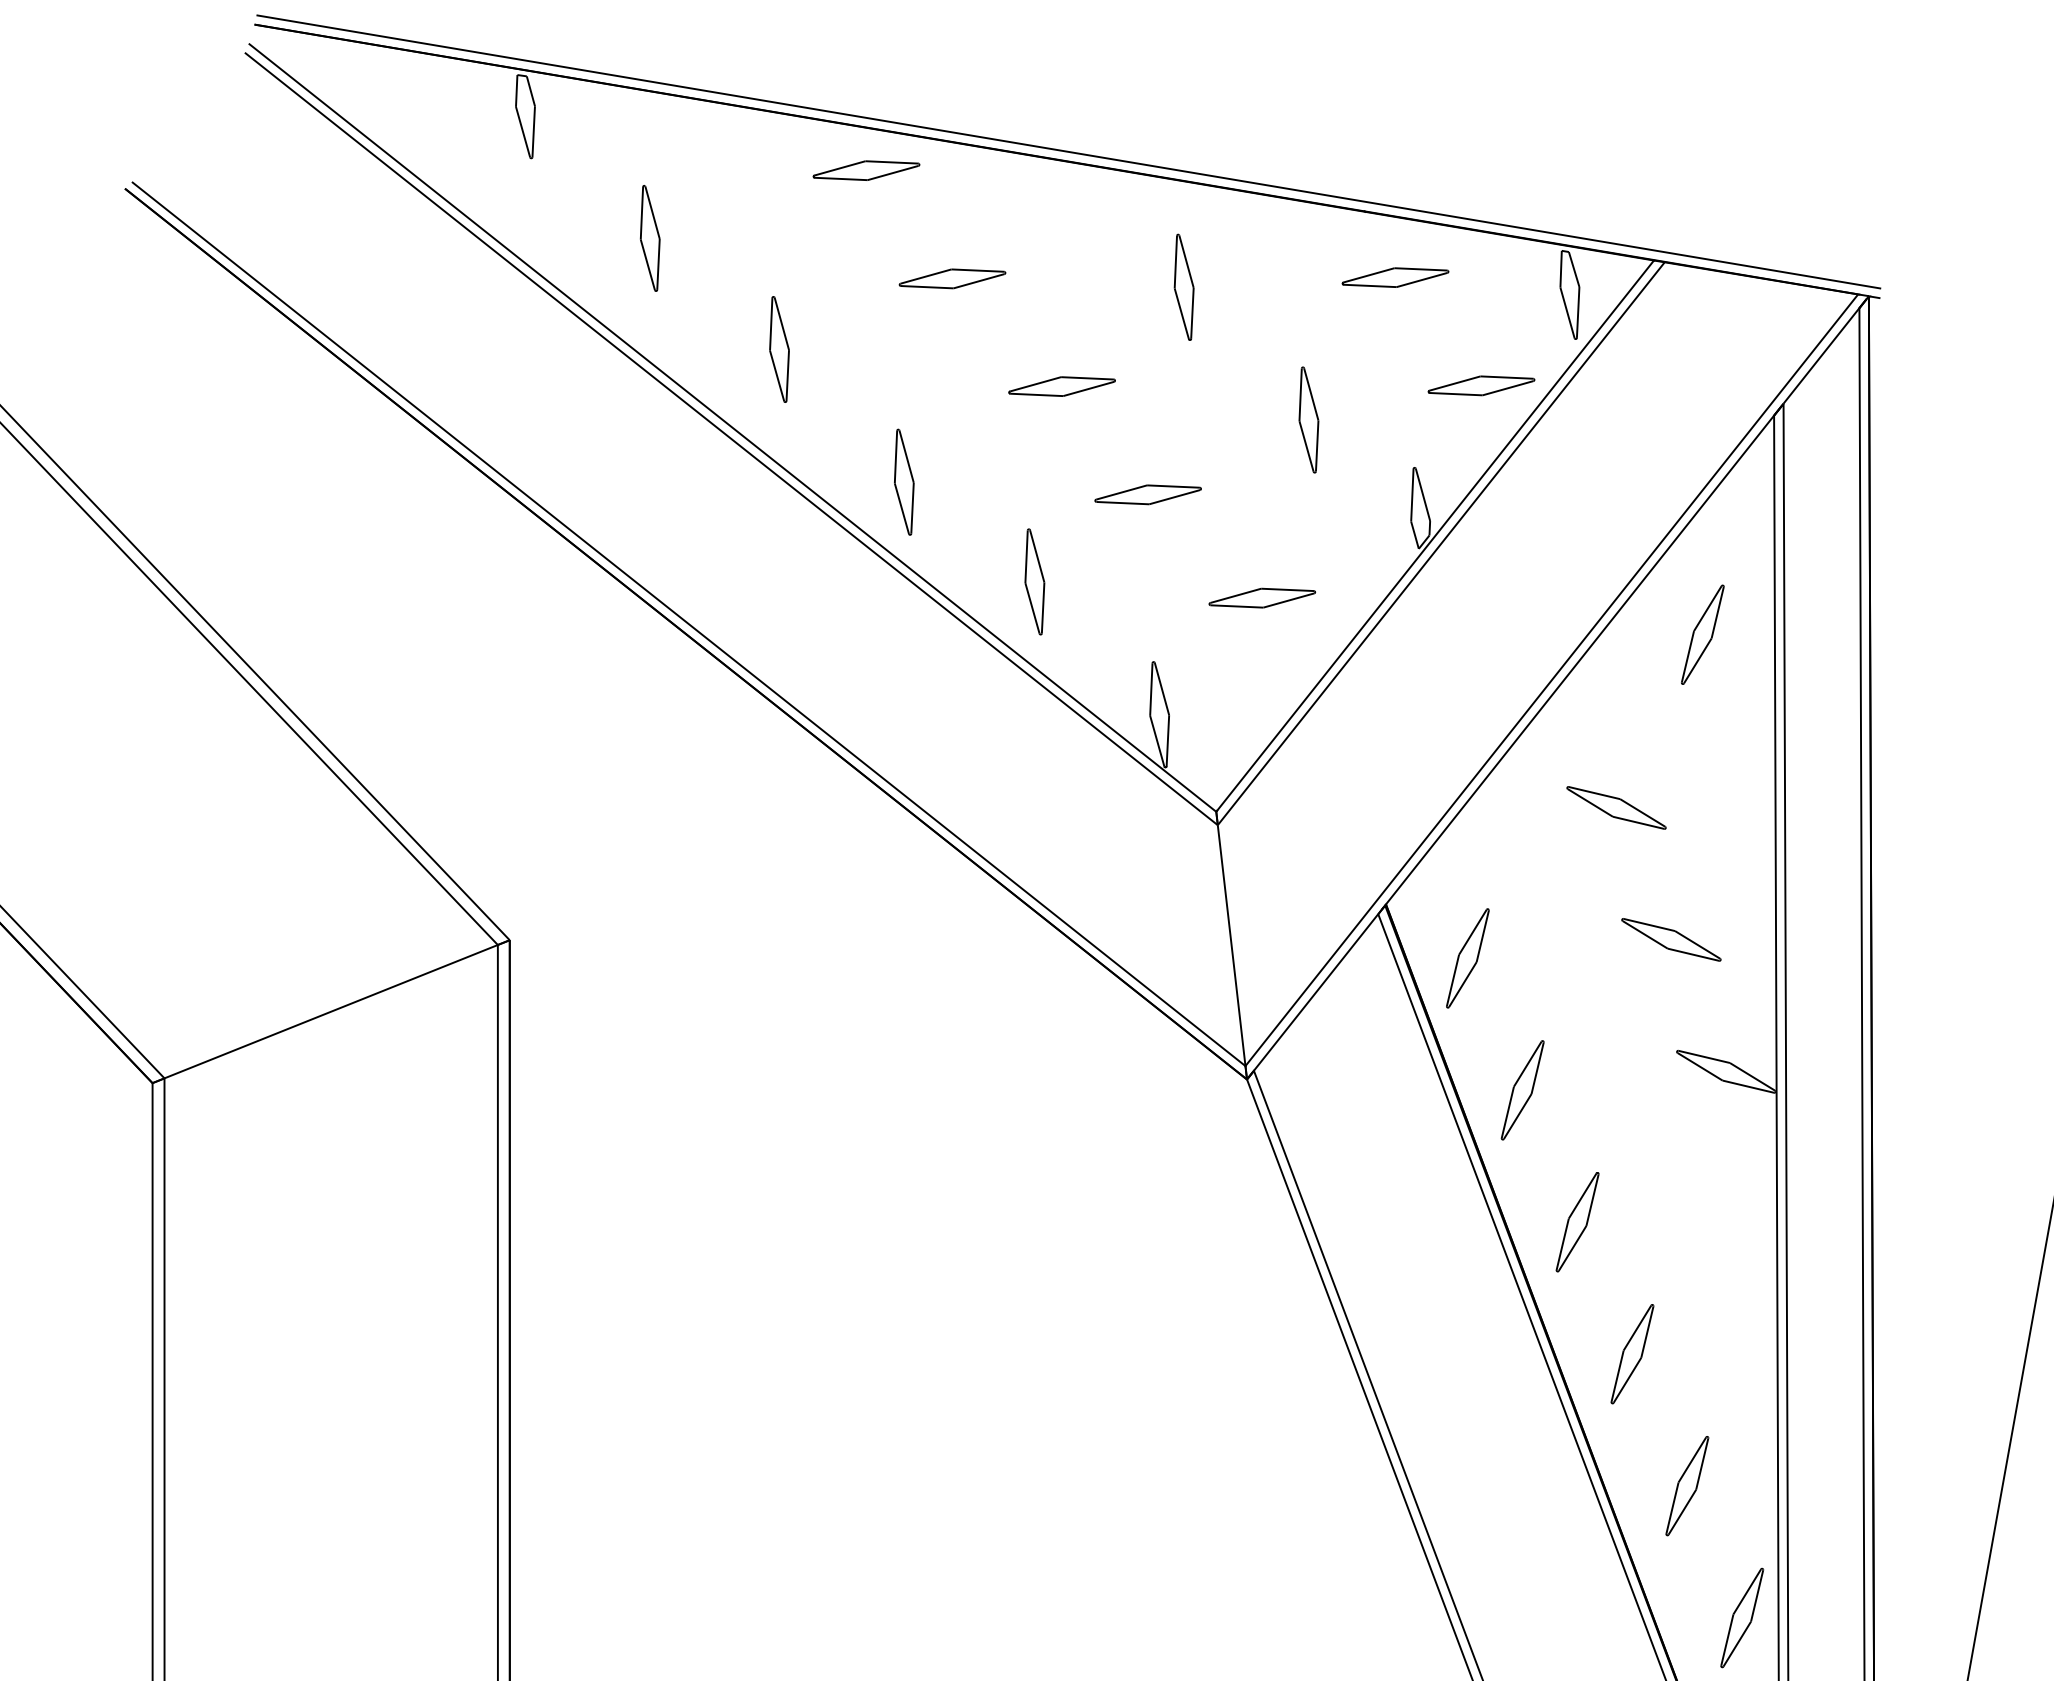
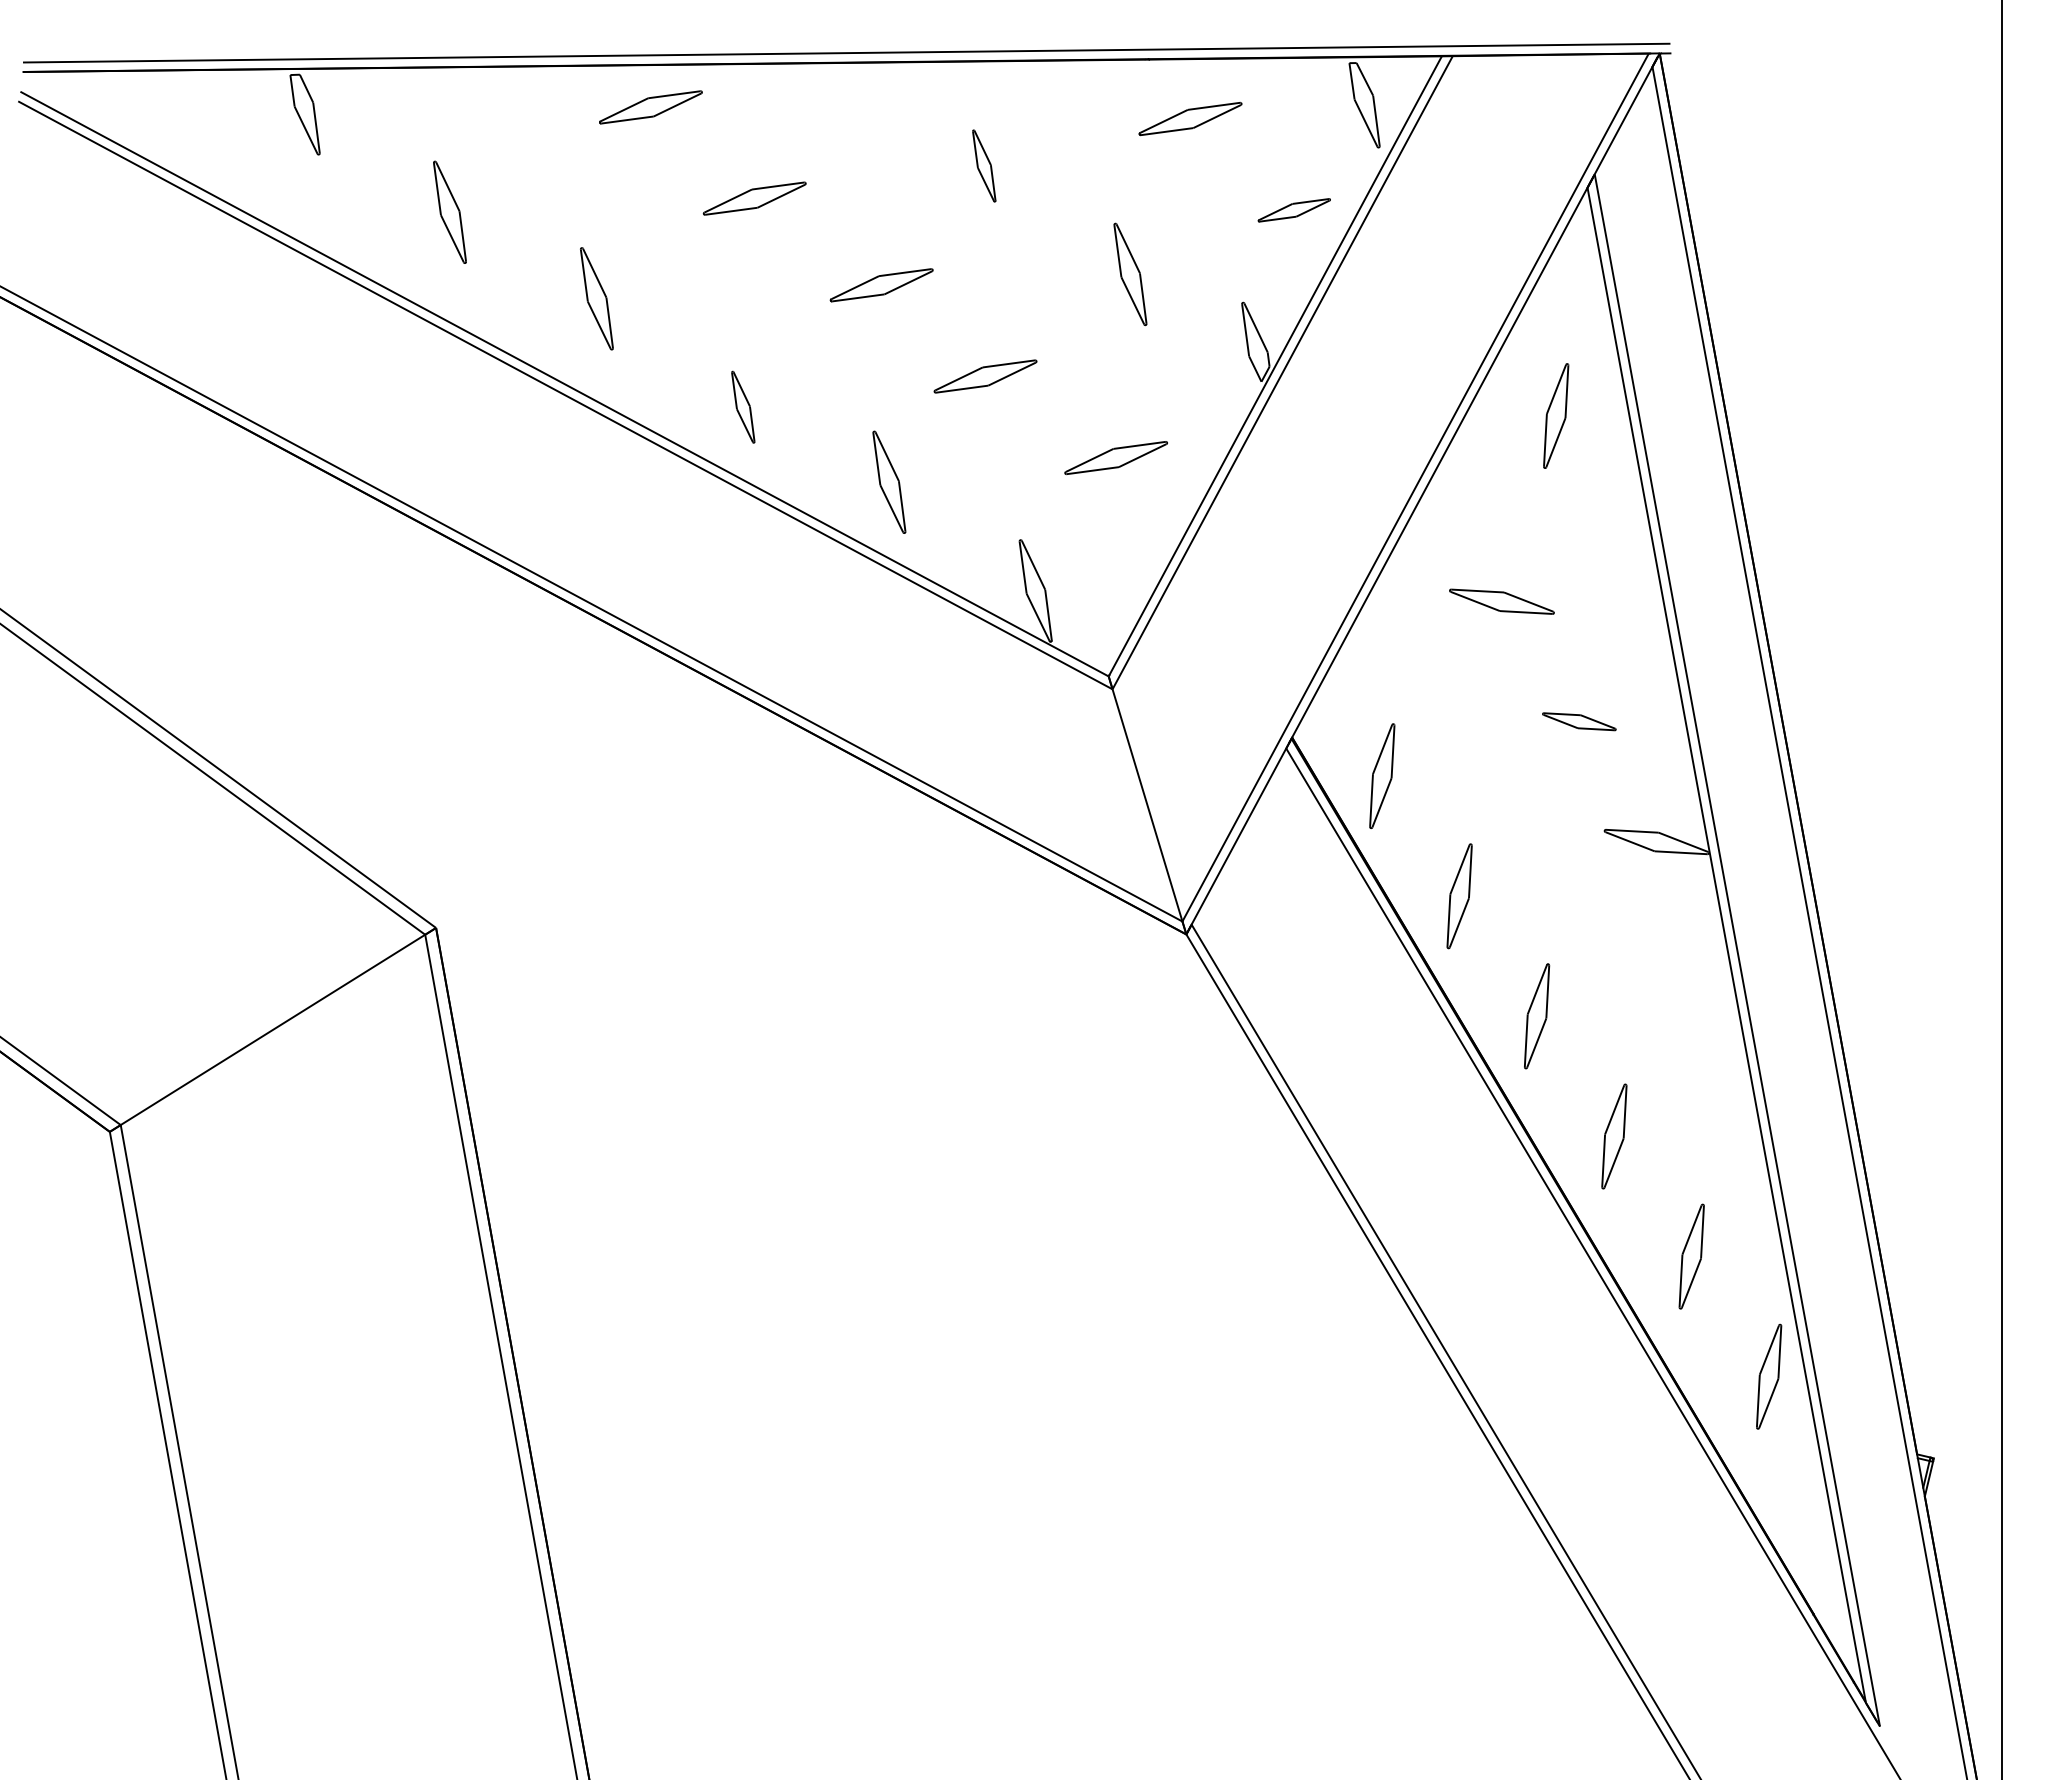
part: (1184, 286) -> (984, 165), size x0.7
part: (1481, 386) -> (1294, 210), size x0.7
part: (904, 481) -> (743, 406), size x0.7
part: (1671, 939) -> (1579, 721), size x0.7

